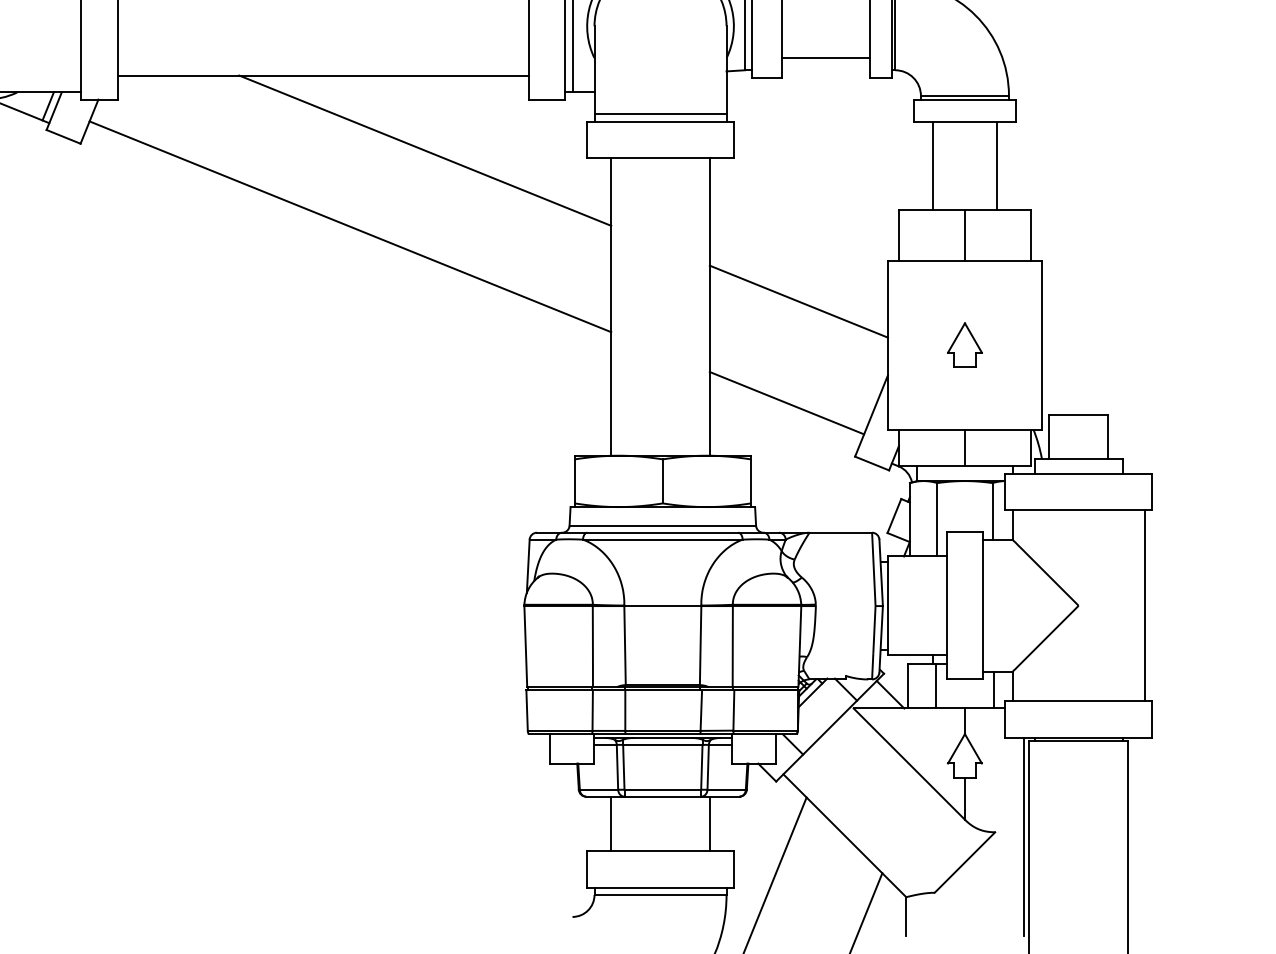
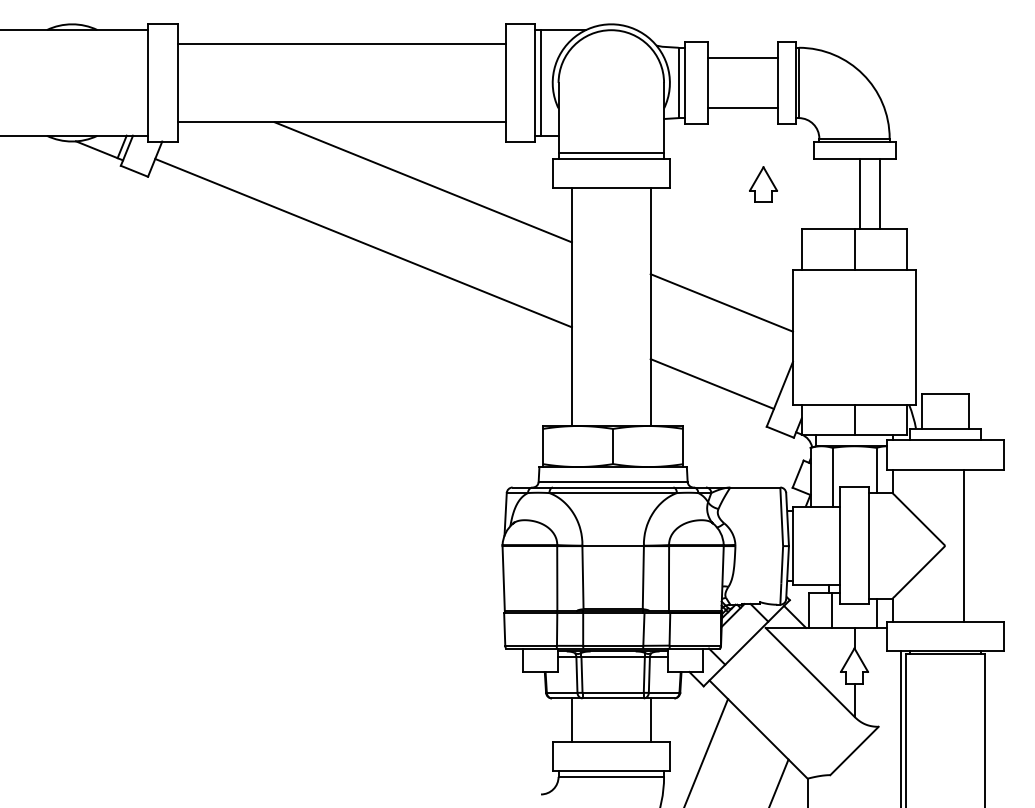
line: (933, 165) -> (860, 194), moved
part: (964, 344) -> (763, 184), moved
line: (1145, 605) -> (964, 545), moved

